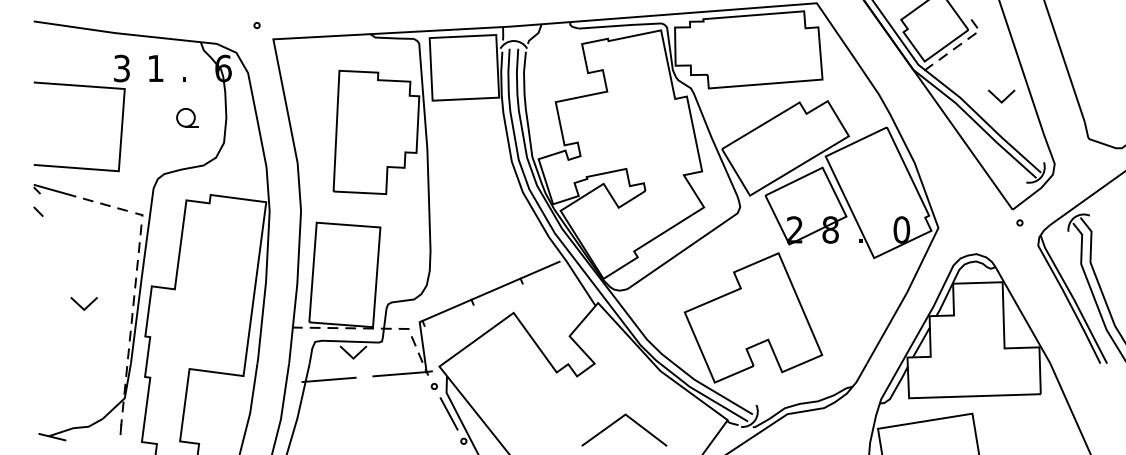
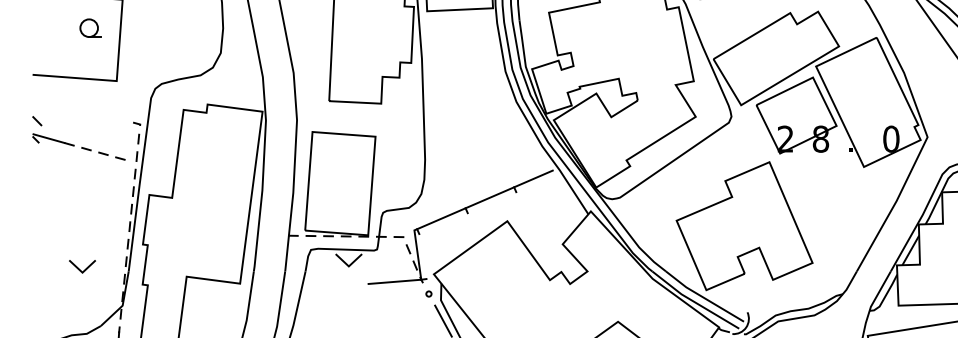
part: (187, 117) -> (90, 27), moved
part: (80, 197) -> (78, 146), moved
line: (82, 306) -> (80, 269), moved
line: (328, 379) -> (324, 287), removed

